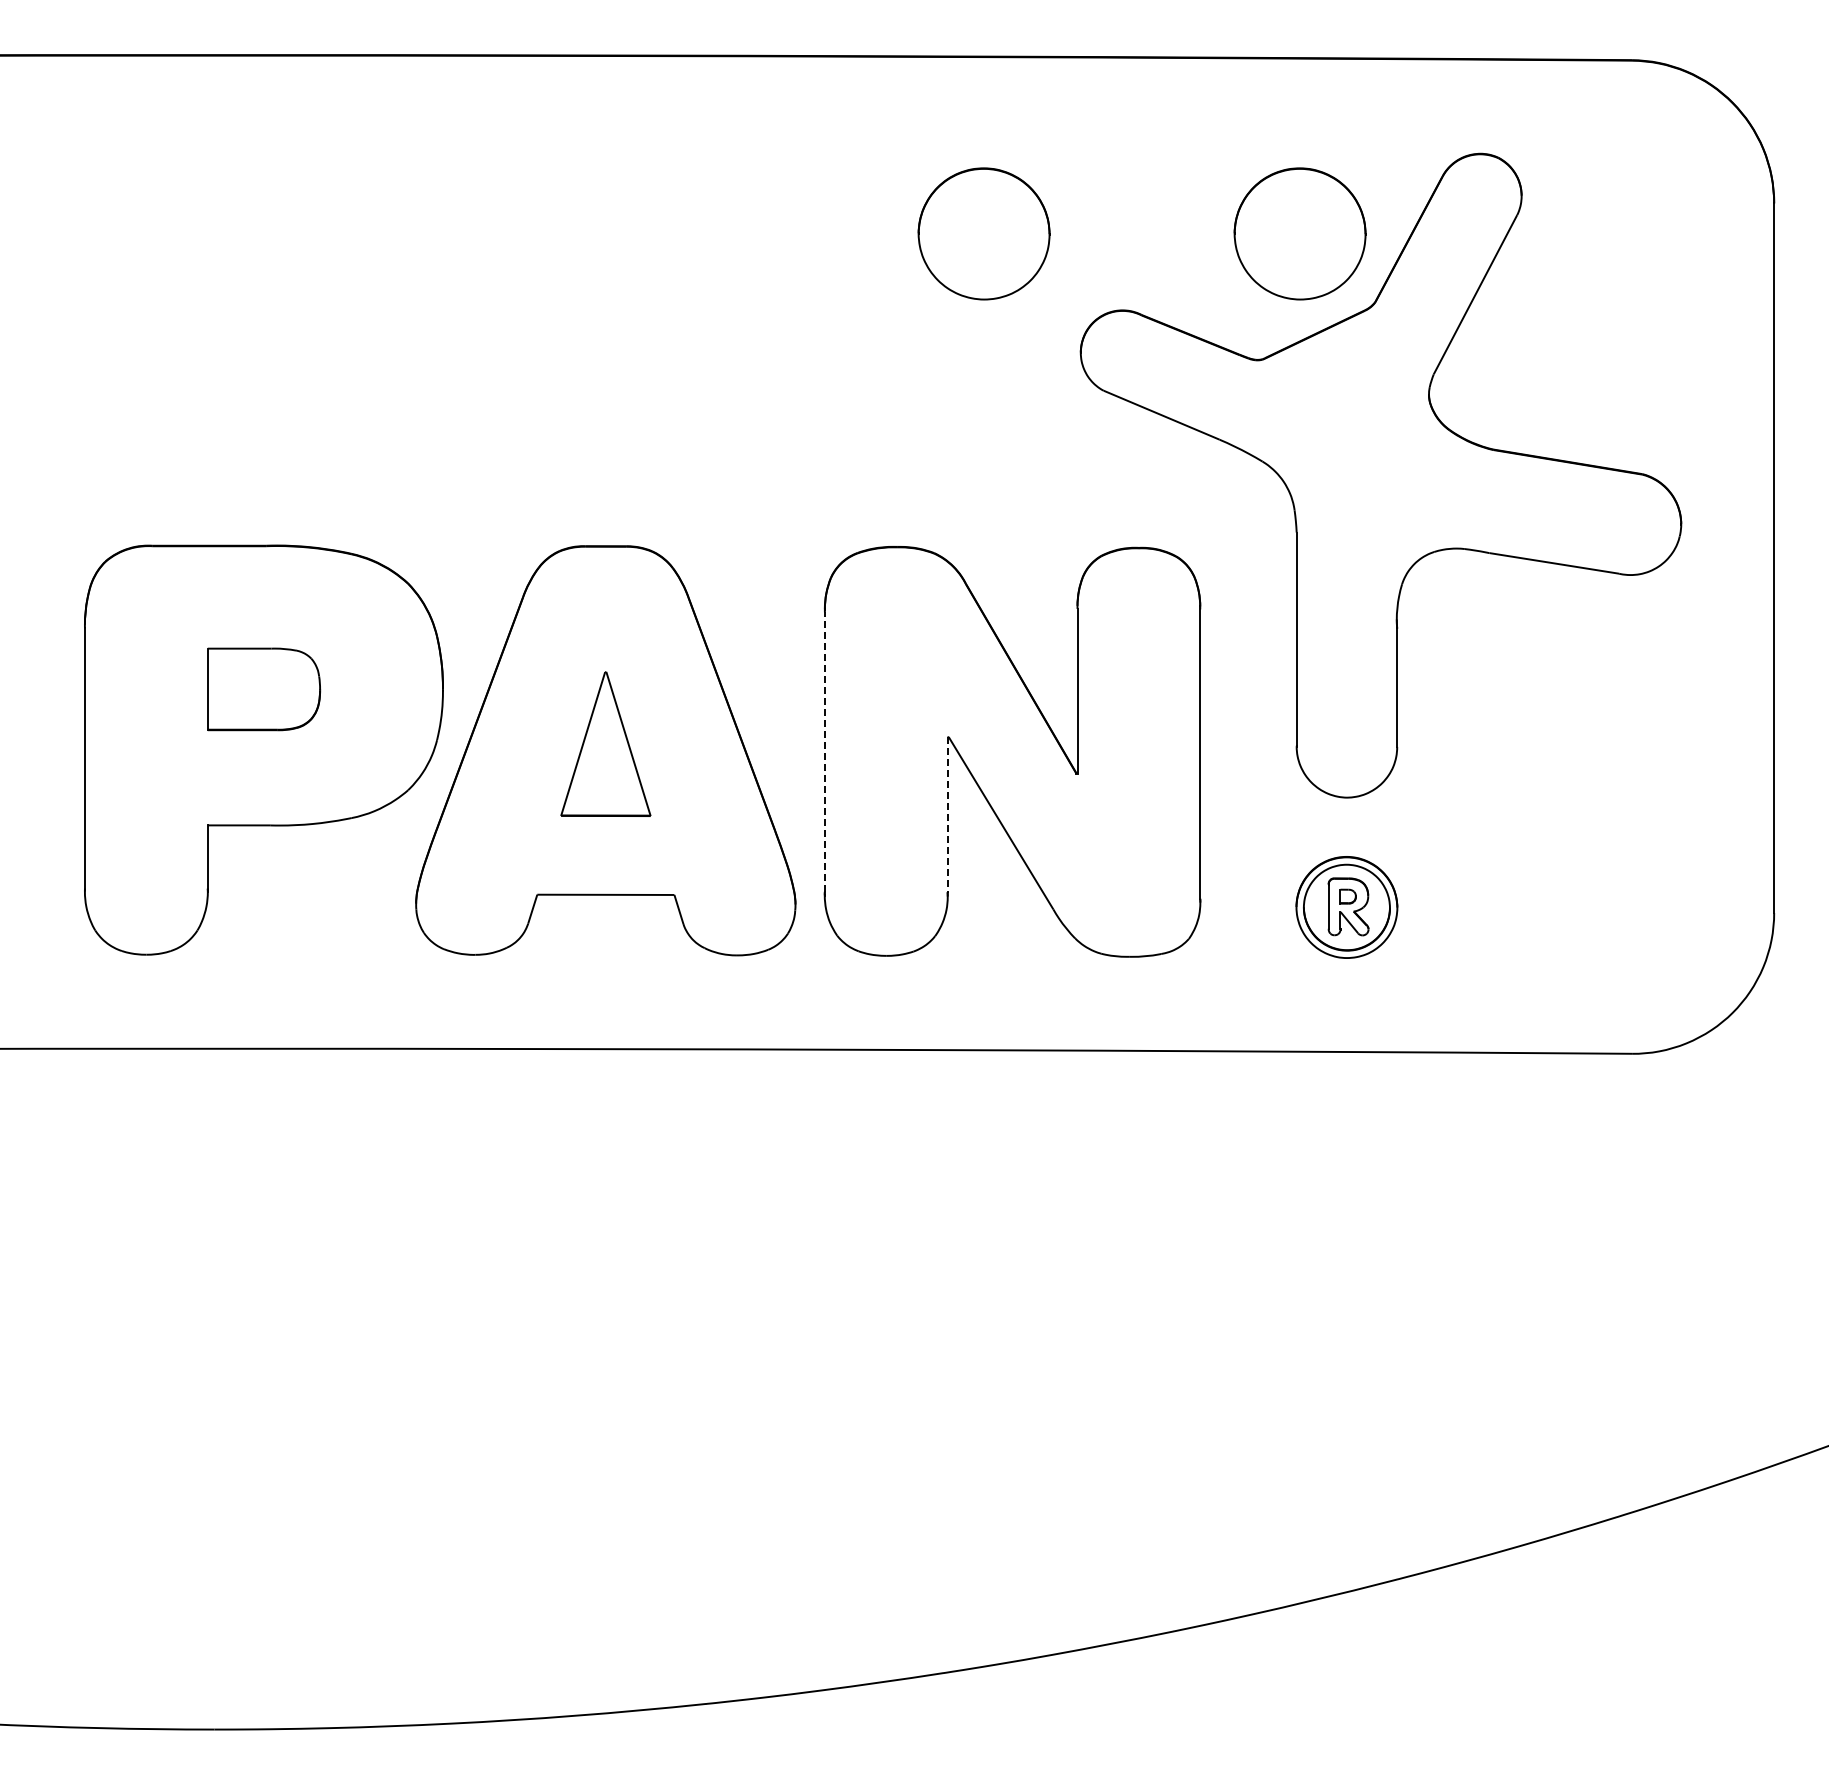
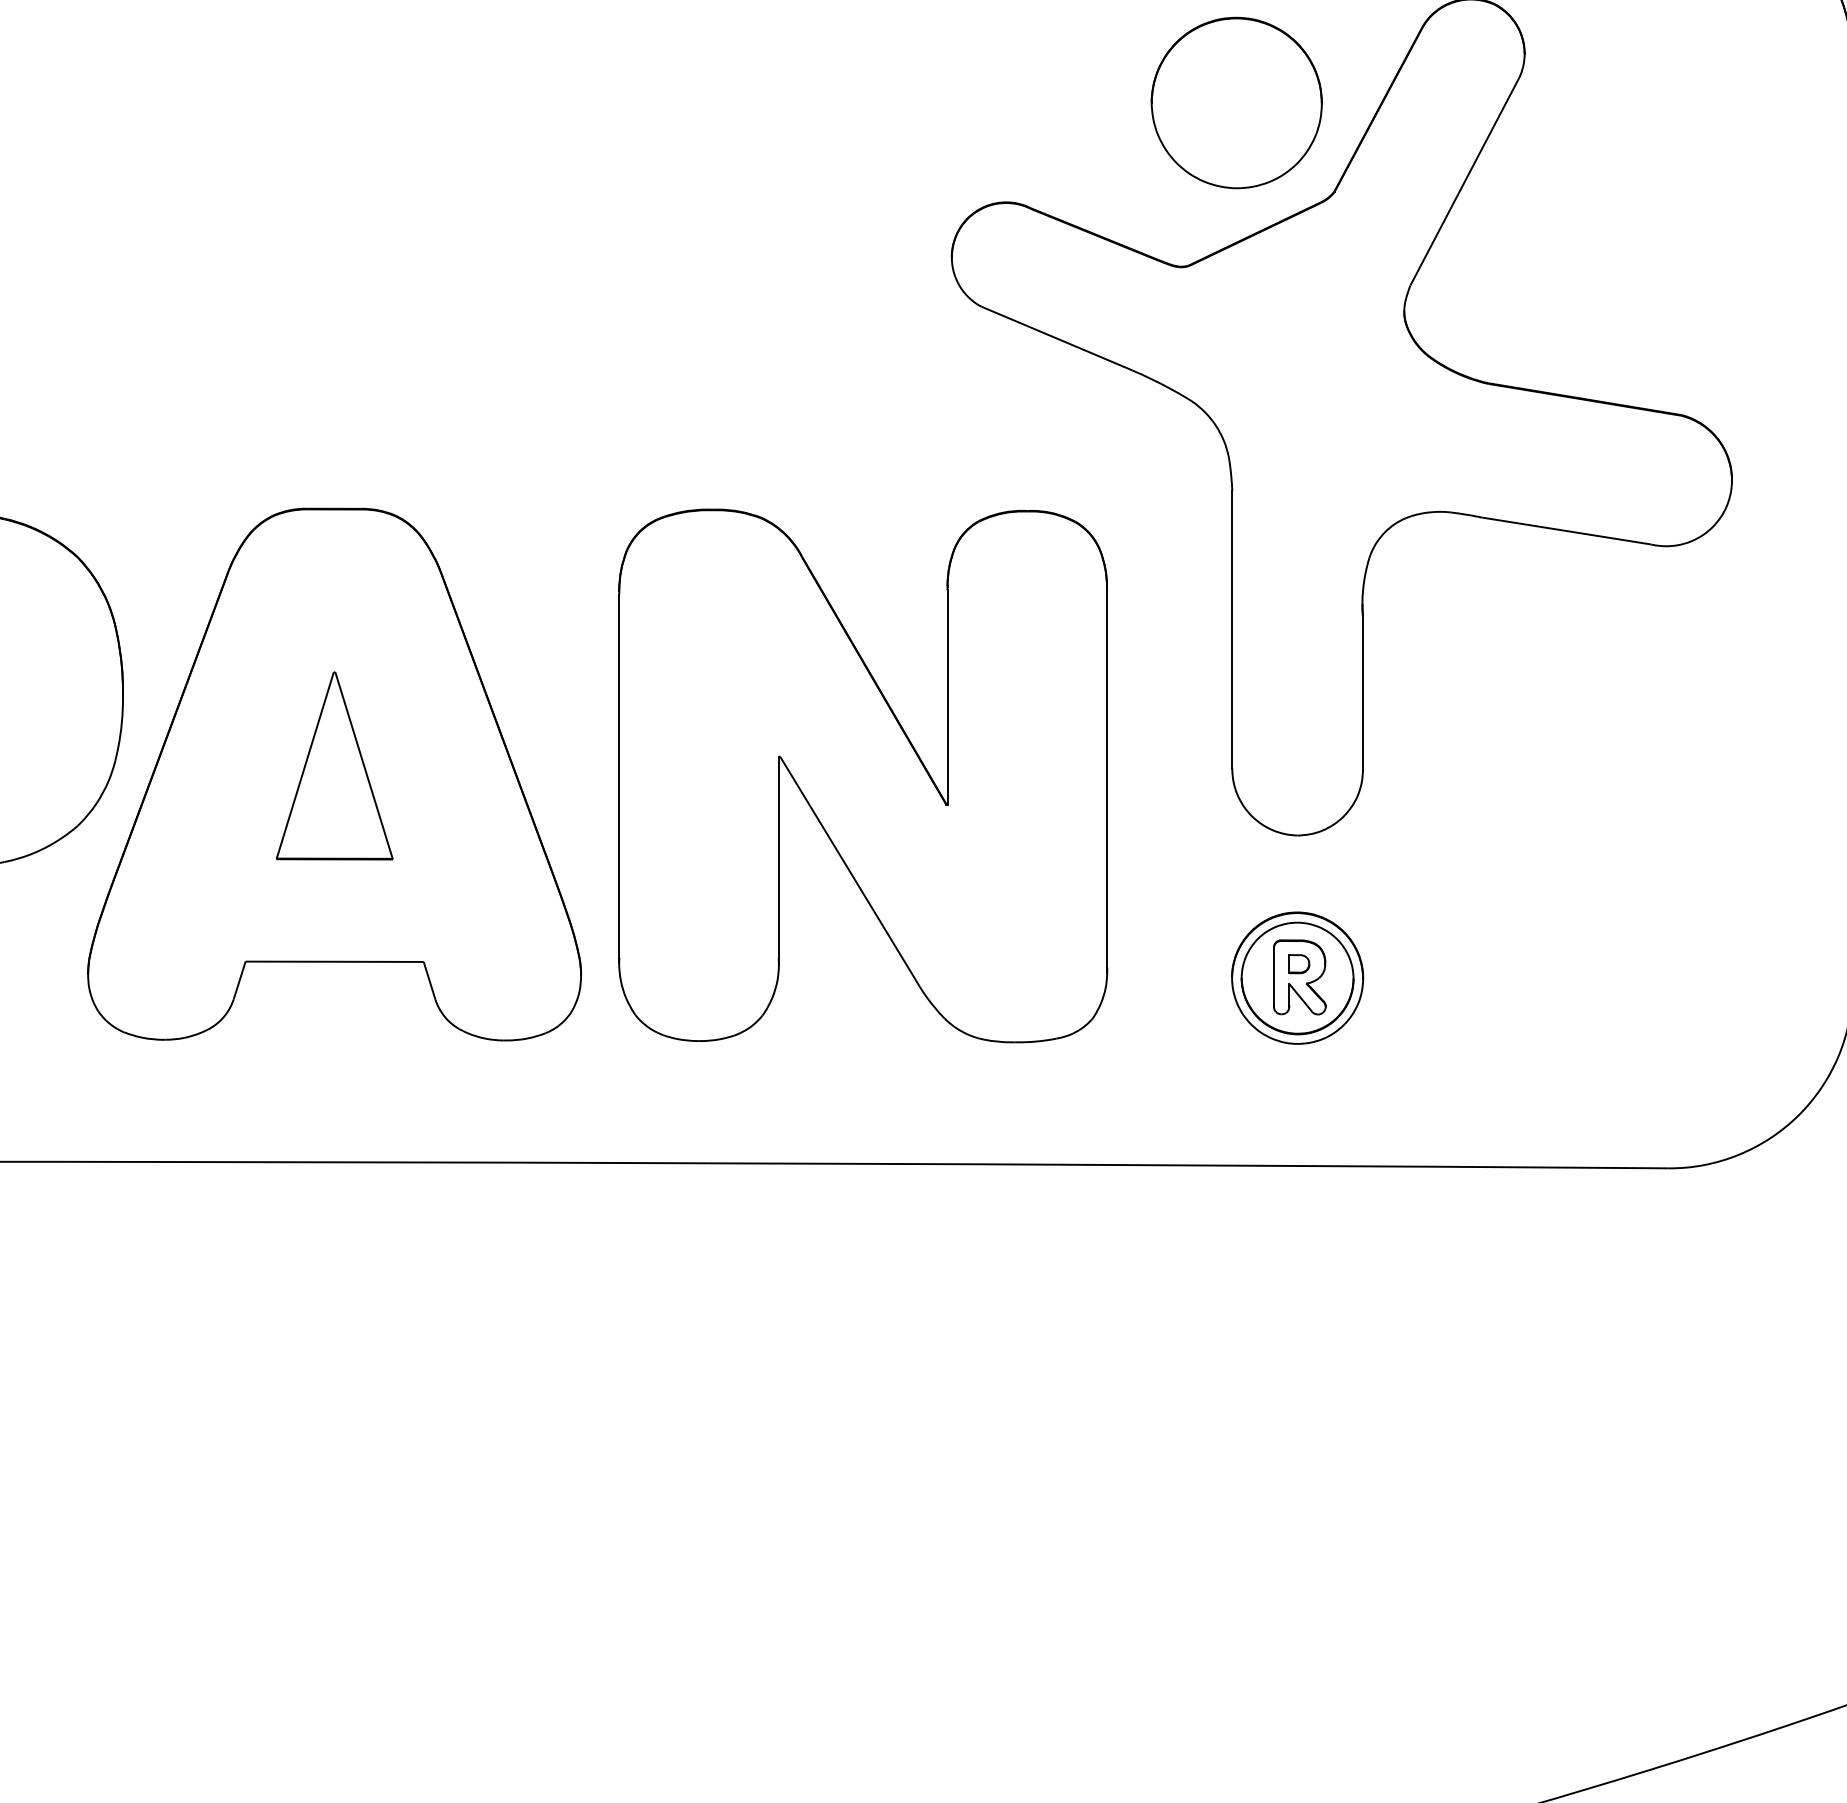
part: (983, 233) -> (825, 102), removed
line: (824, 752) -> (618, 776), dashed -> solid
line: (947, 814) -> (778, 857), dashed -> solid

